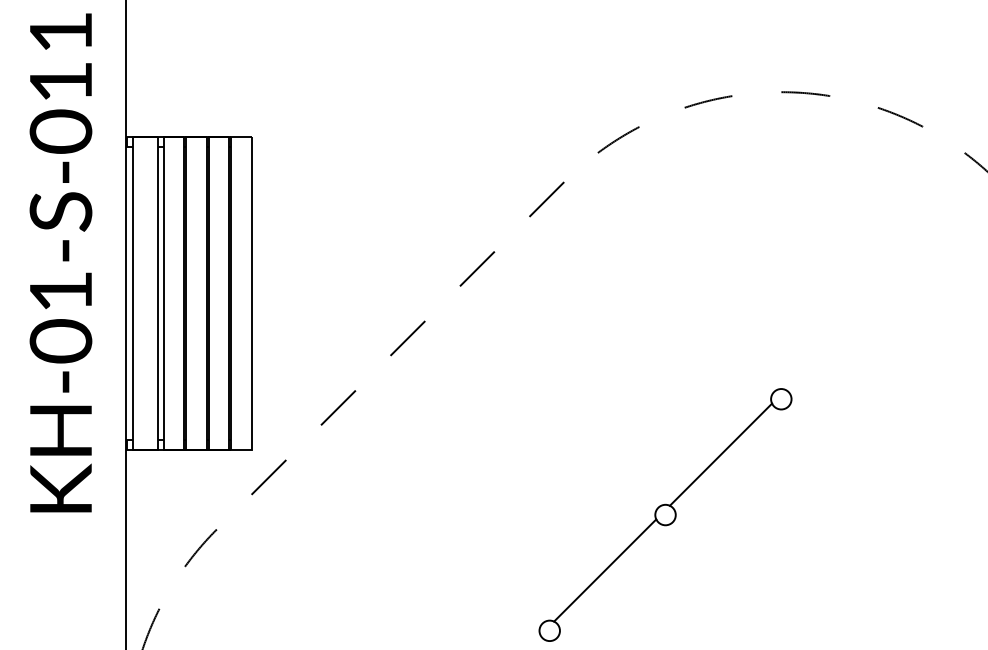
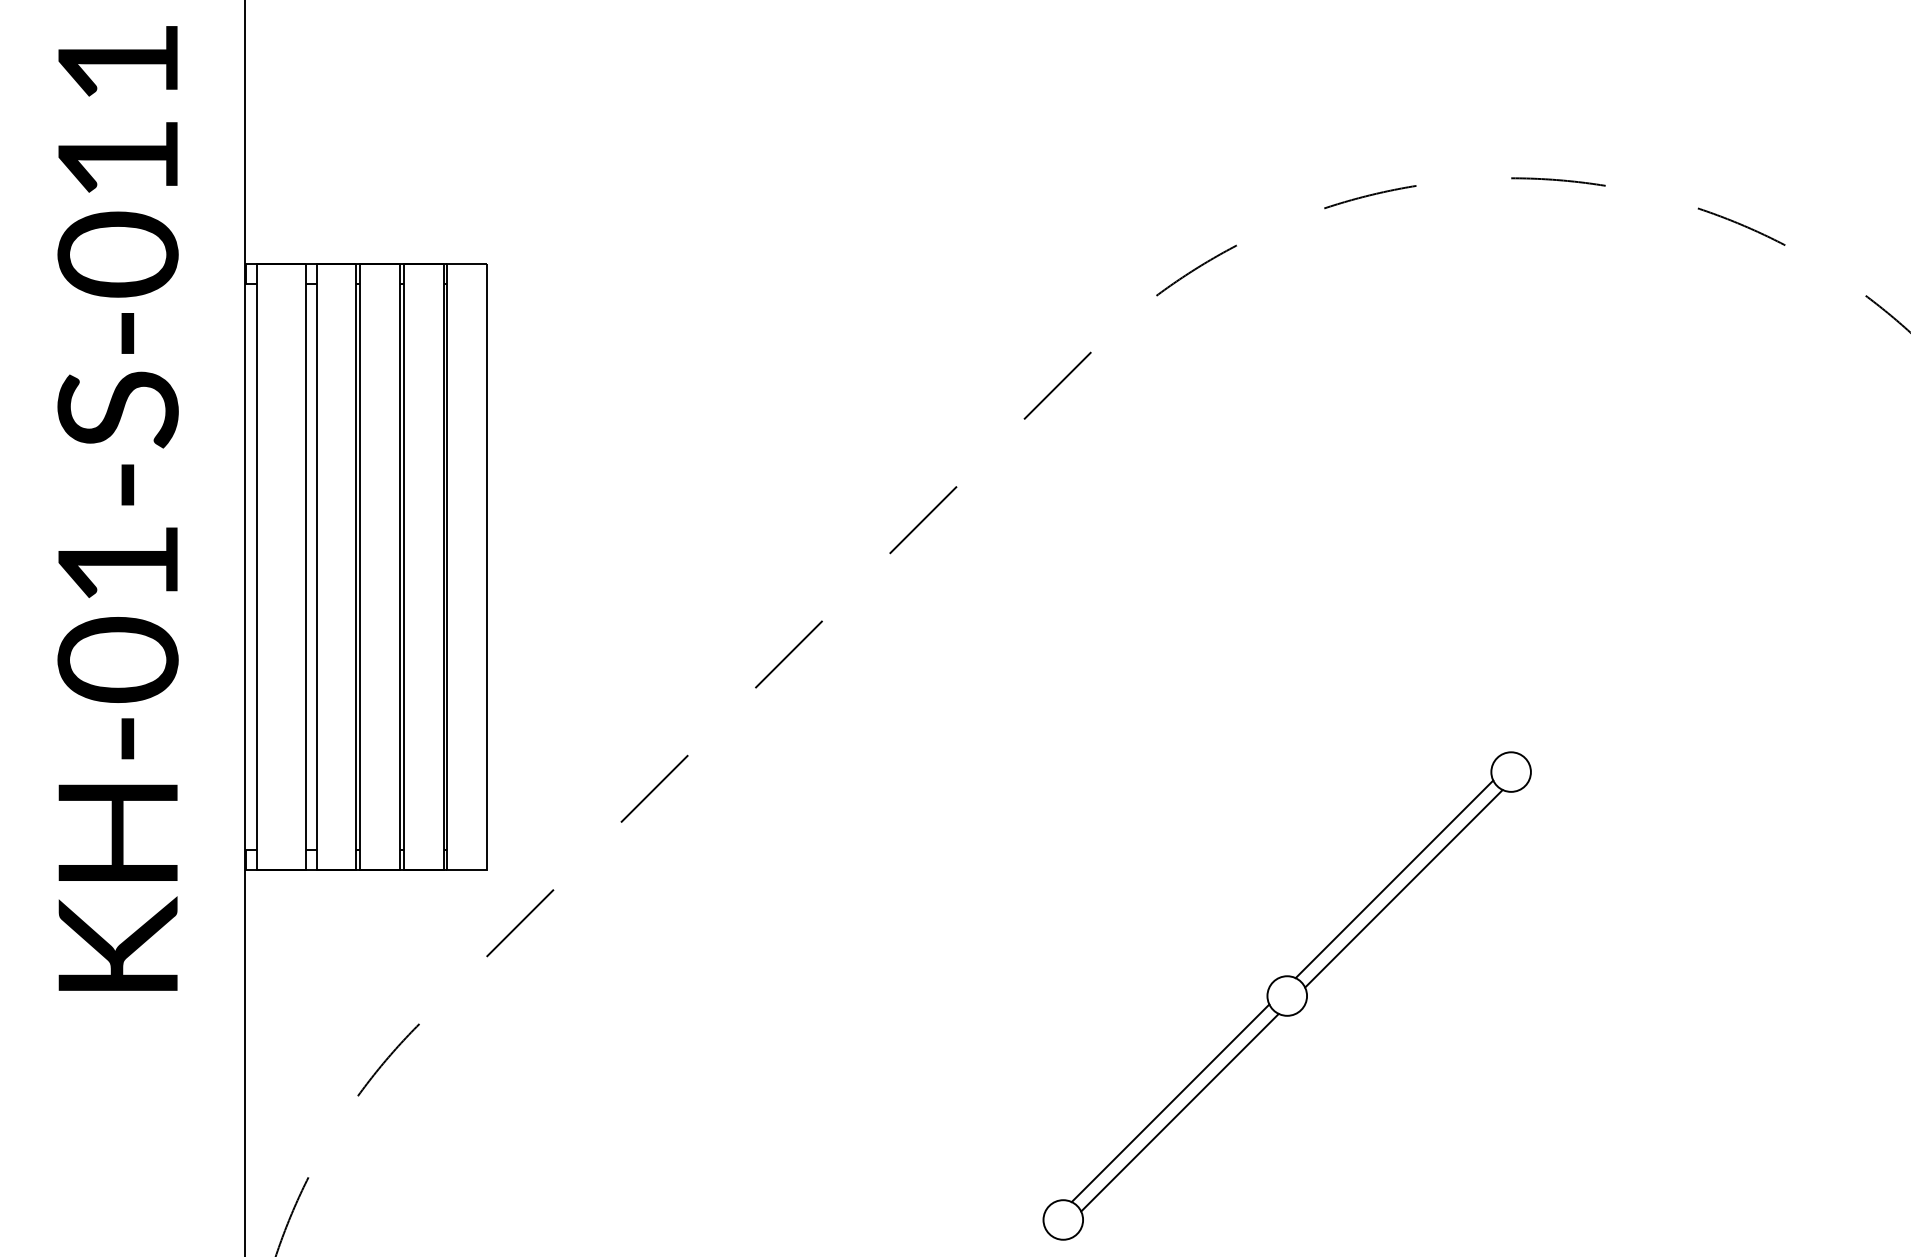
line: (725, 459) -> (1403, 888), added
line: (610, 575) -> (1180, 1112), added

